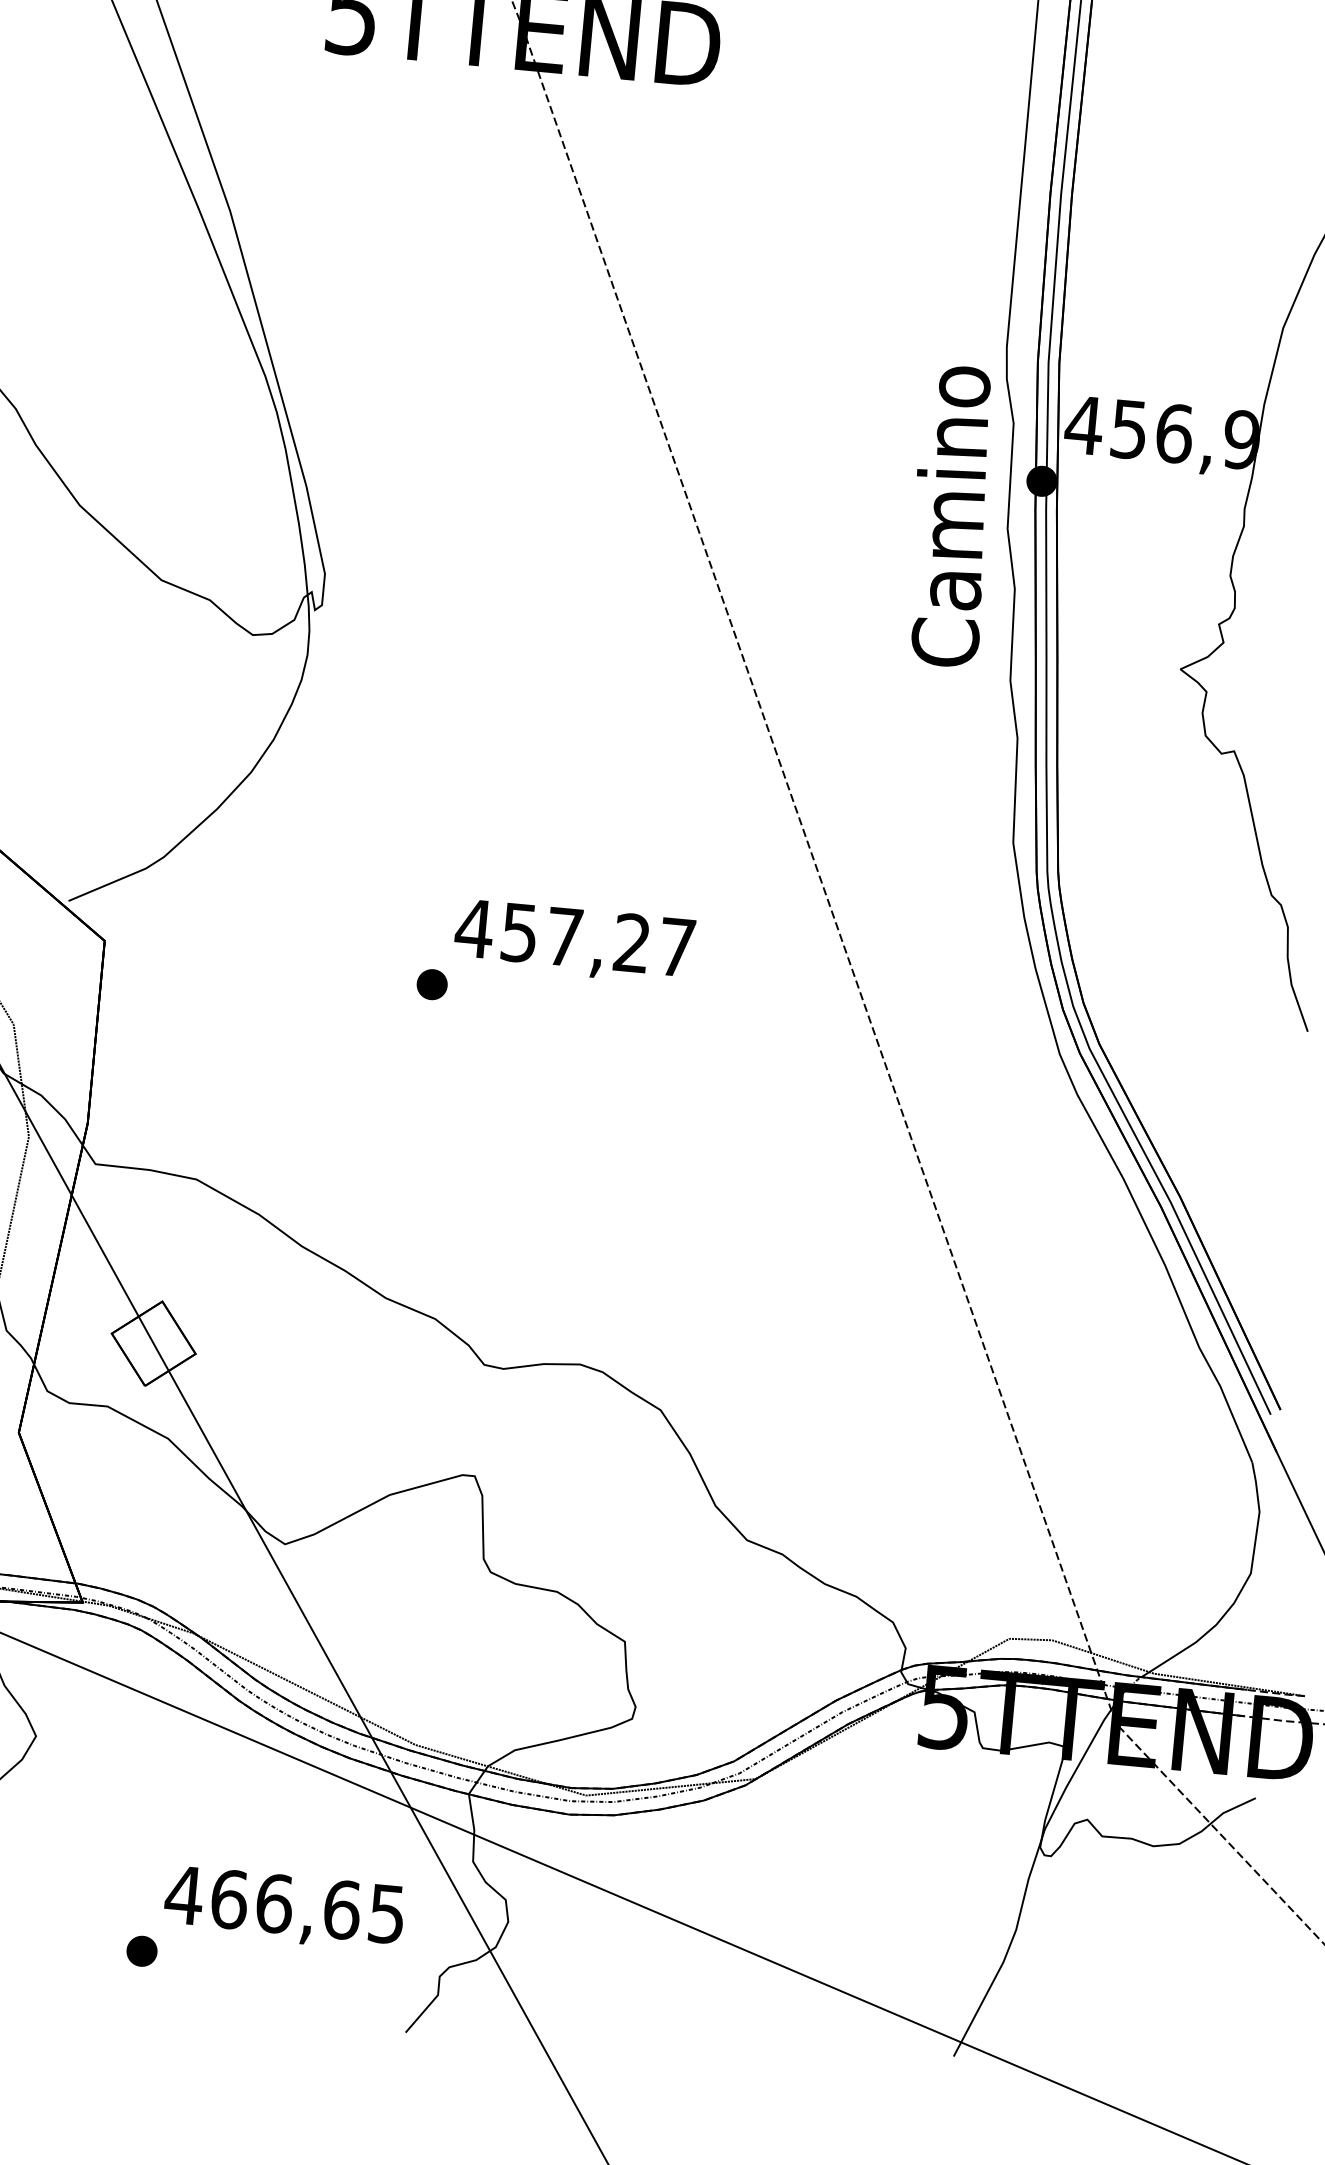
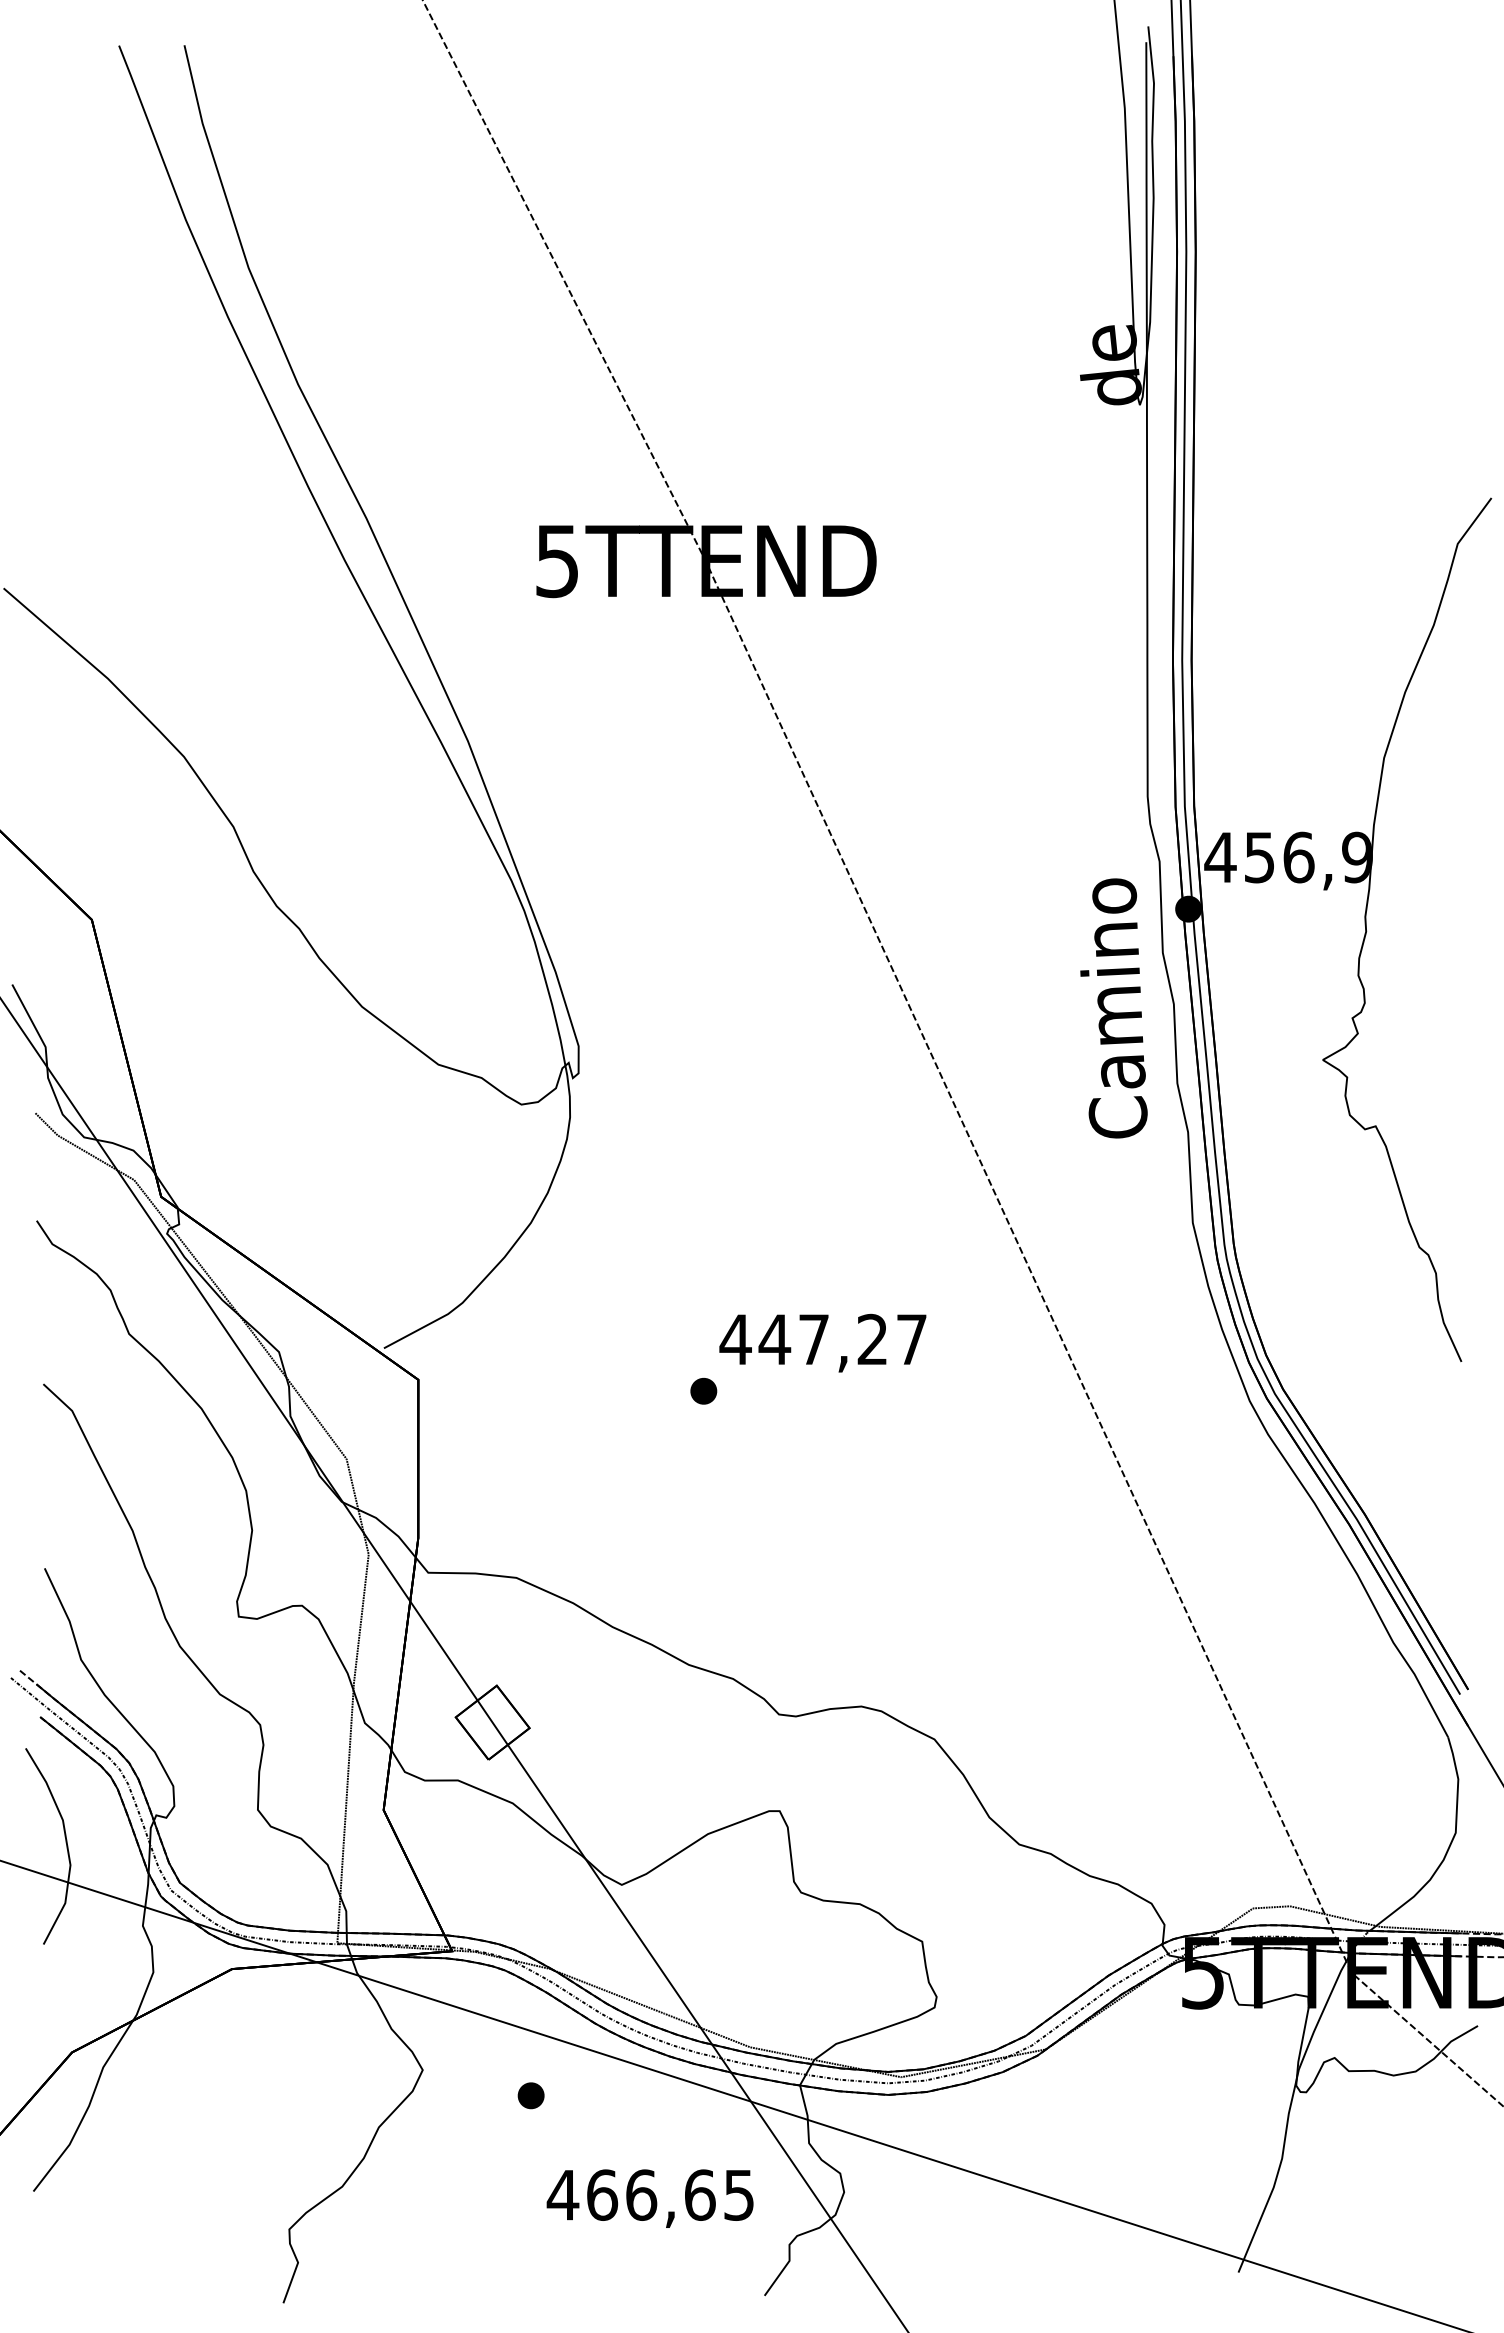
text: (951, 516) -> (1113, 1008), moved
text: (519, 932) -> (774, 1339), 457,27 -> 447,27
part: (141, 1950) -> (530, 2095), moved

